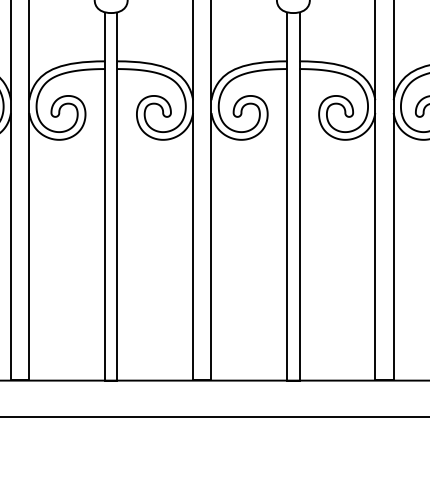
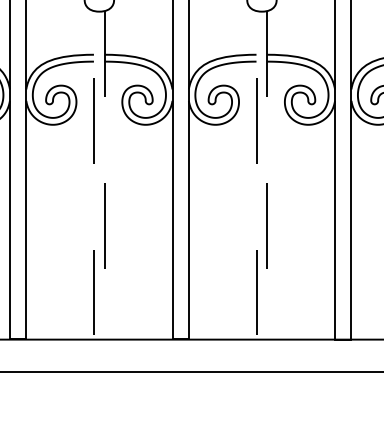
line: (110, 380) -> (98, 339), solid -> dashed
line: (292, 380) -> (261, 339), solid -> dashed

